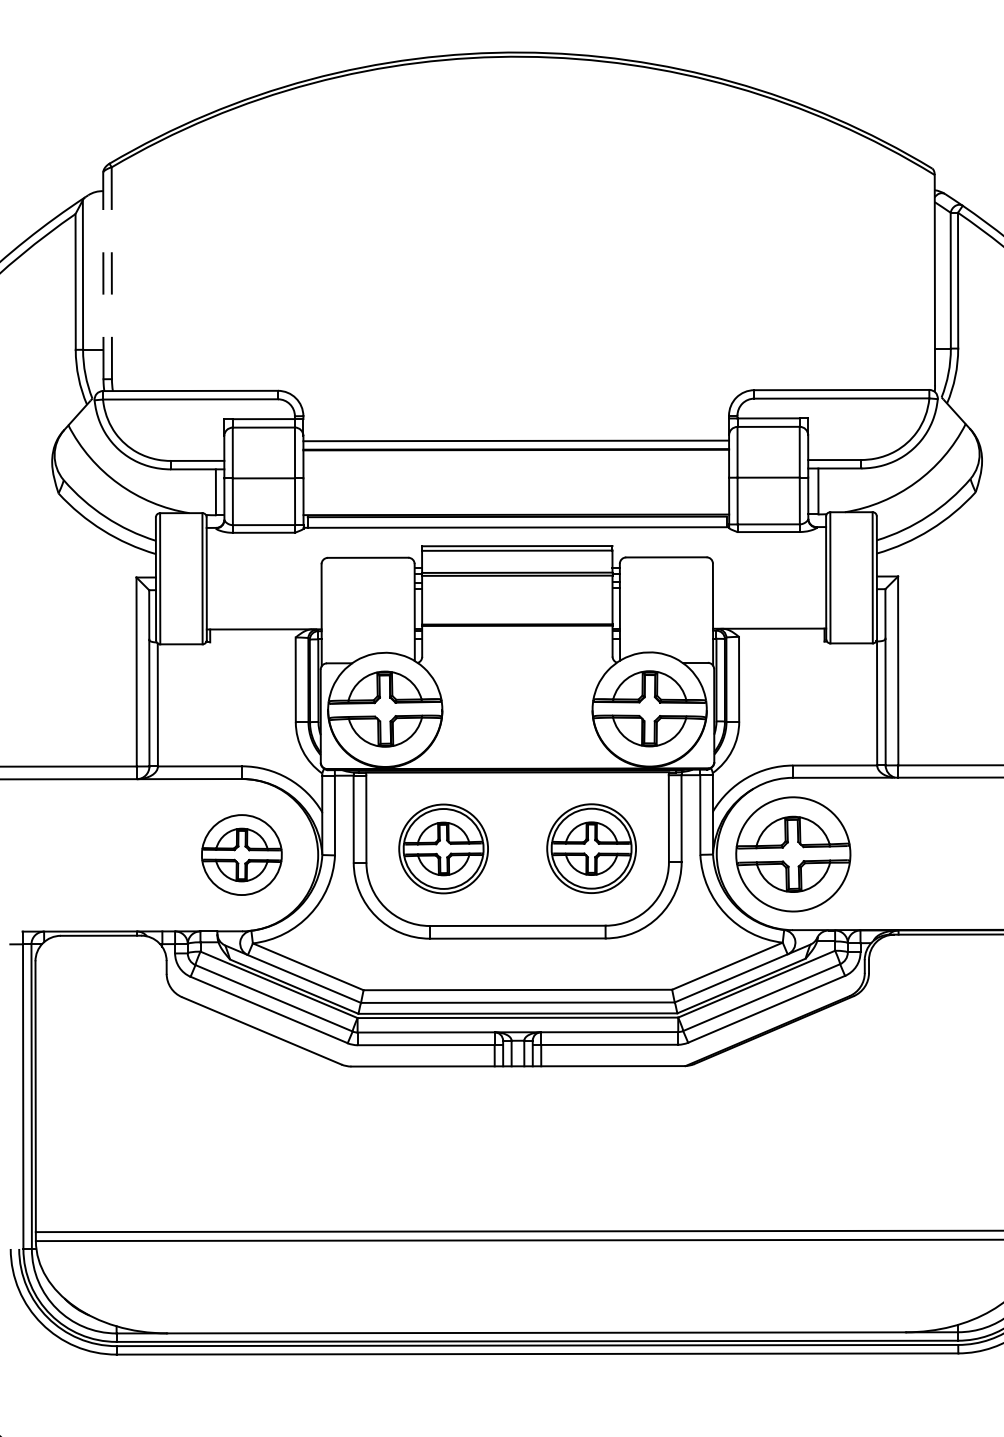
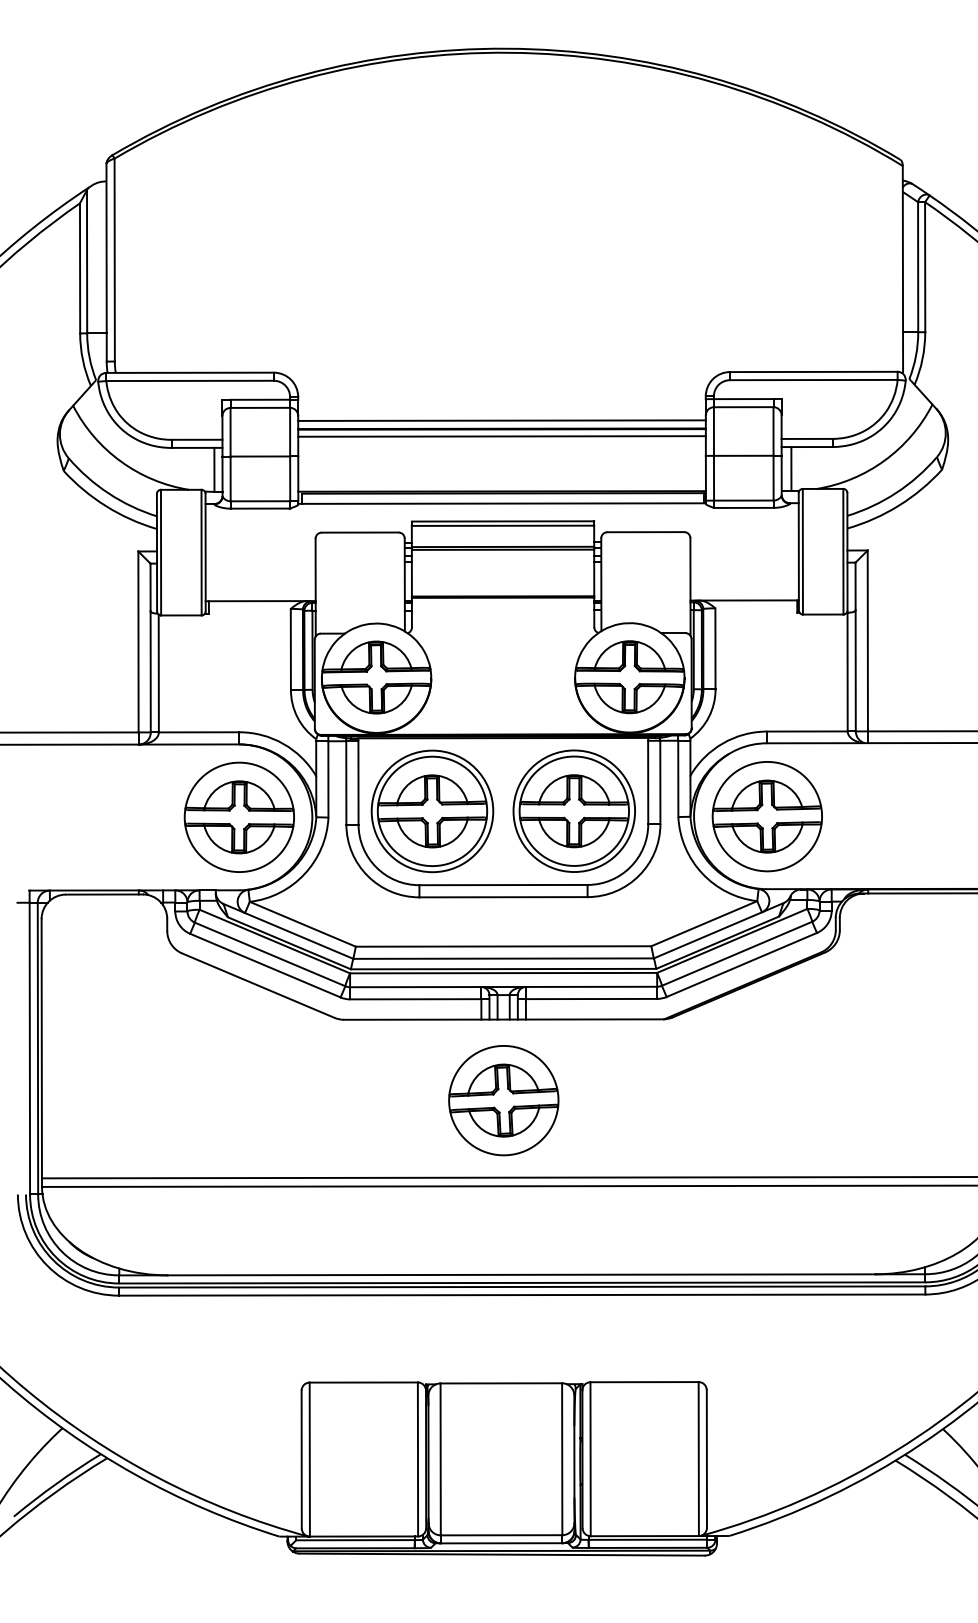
line: (111, 272) -> (114, 259), dashed -> solid
line: (103, 275) -> (106, 262), dashed -> solid
line: (515, 457) -> (501, 436), added
part: (590, 848) -> (573, 810), size x1.43
part: (443, 849) -> (432, 811), size x1.43
part: (241, 854) -> (238, 816), size x1.43
part: (517, 1150) -> (503, 1100), added

